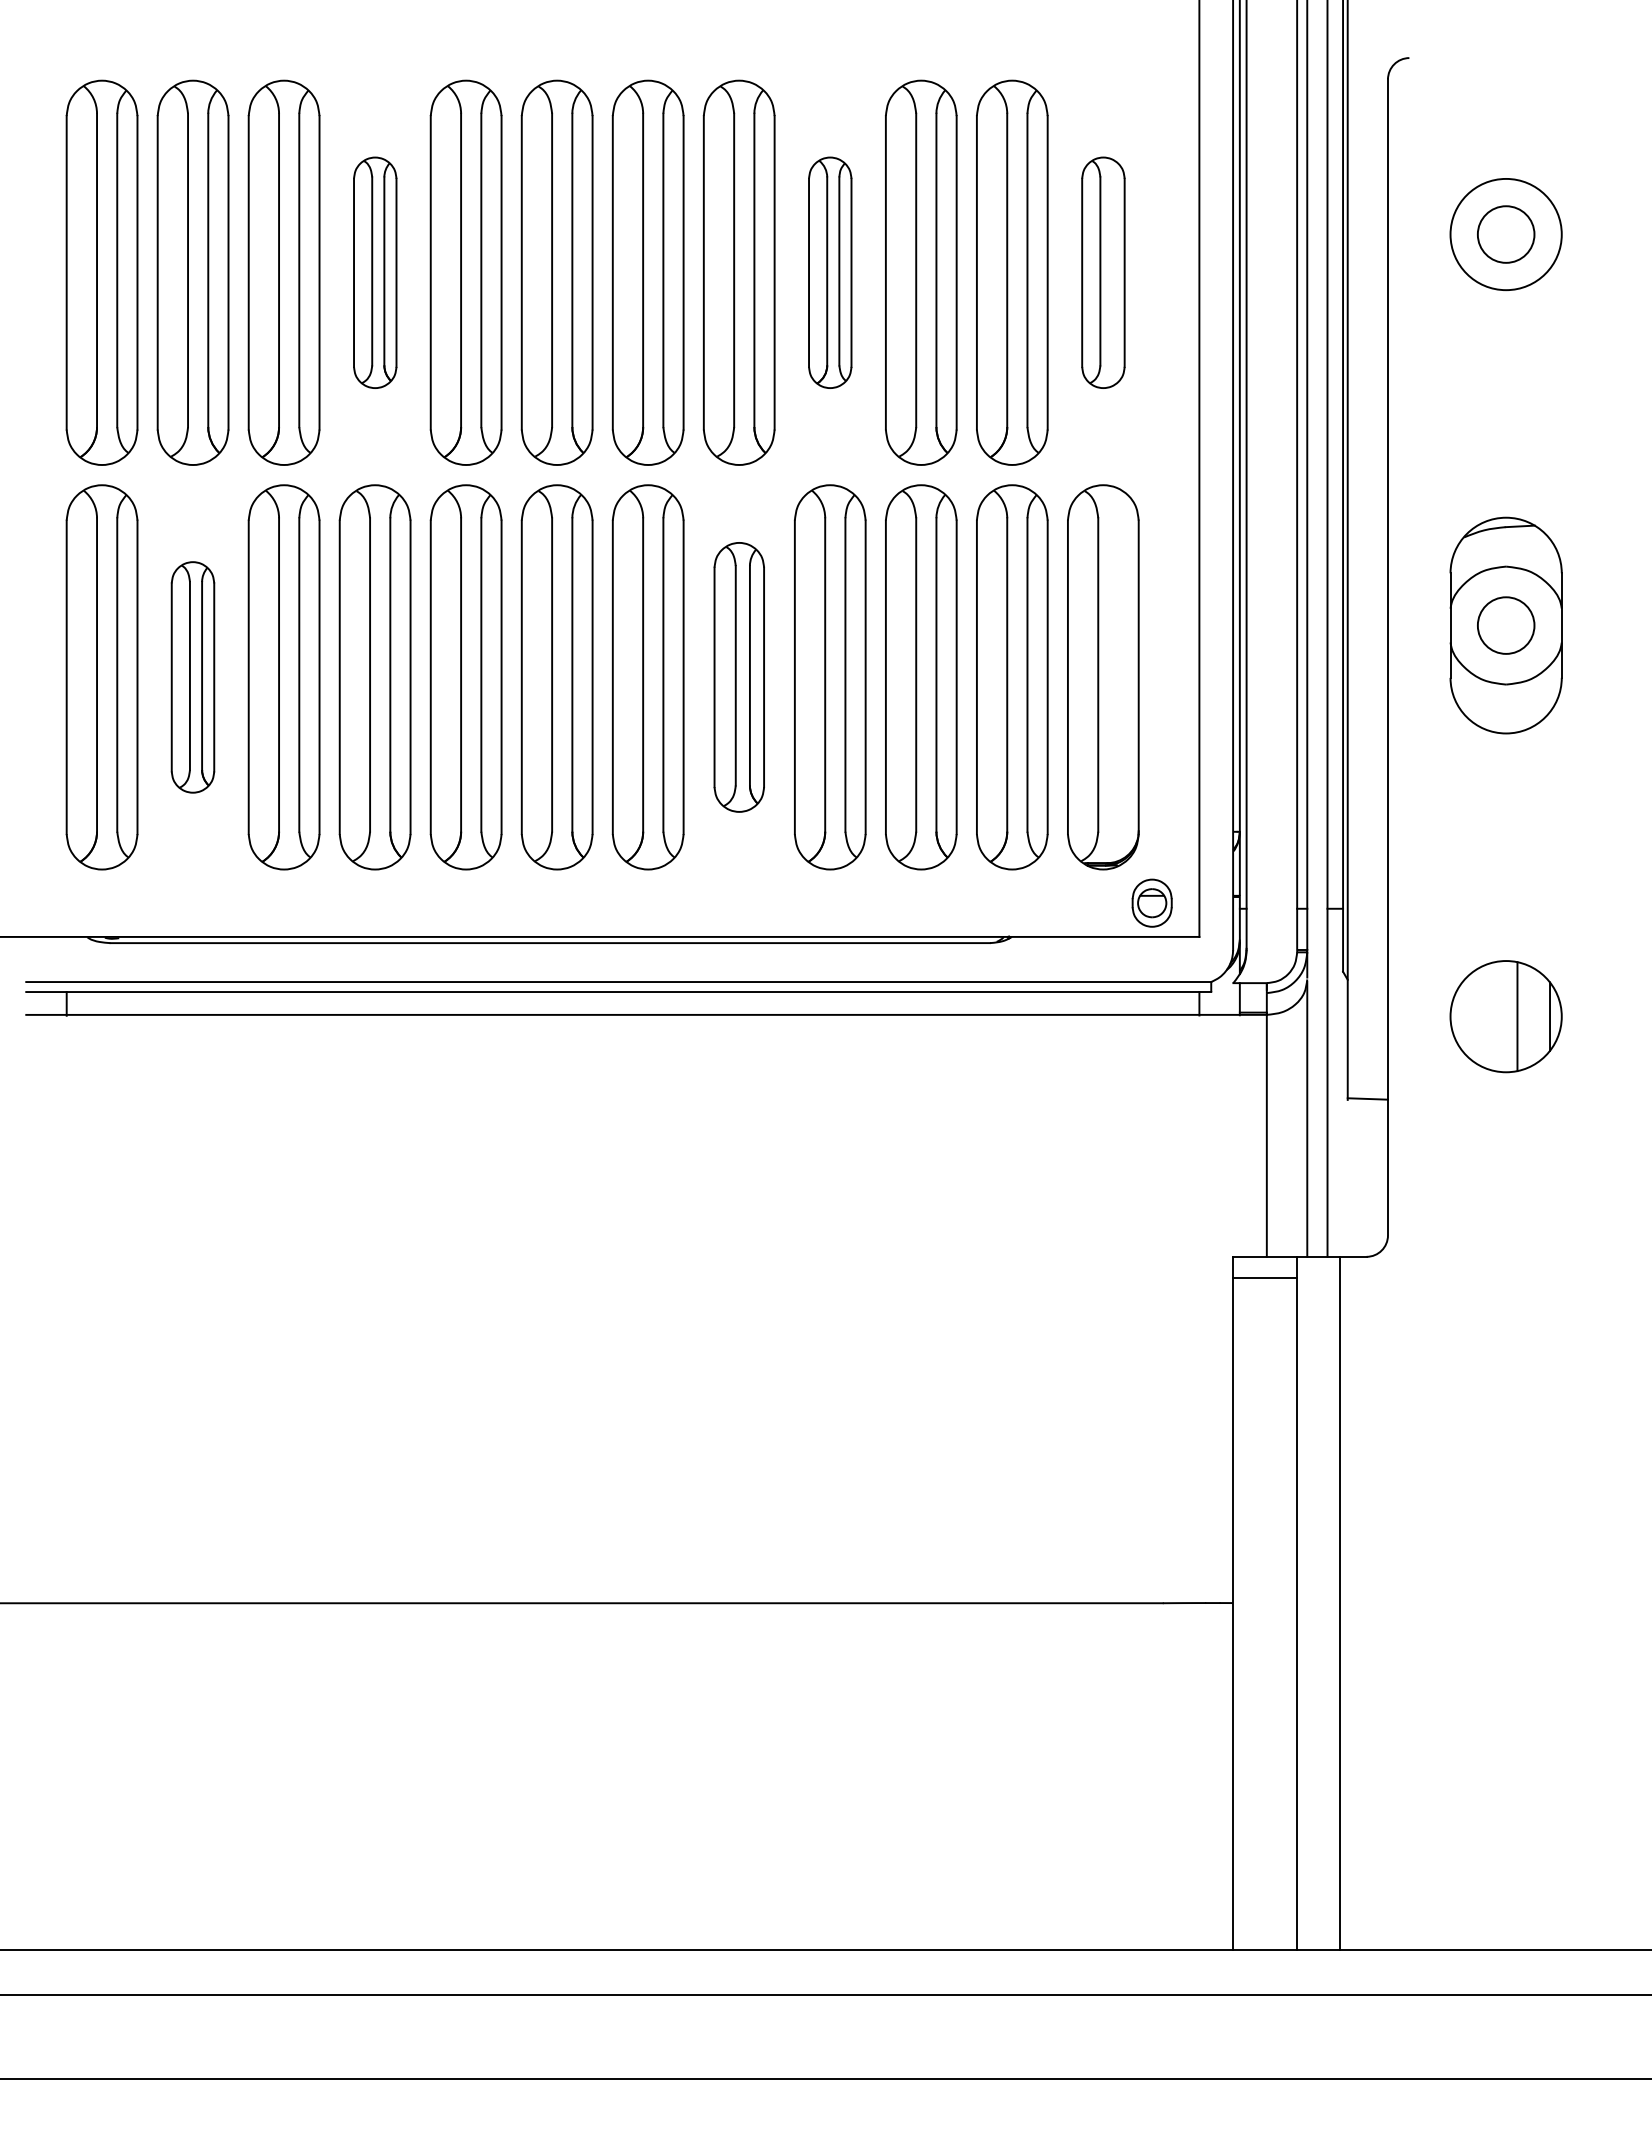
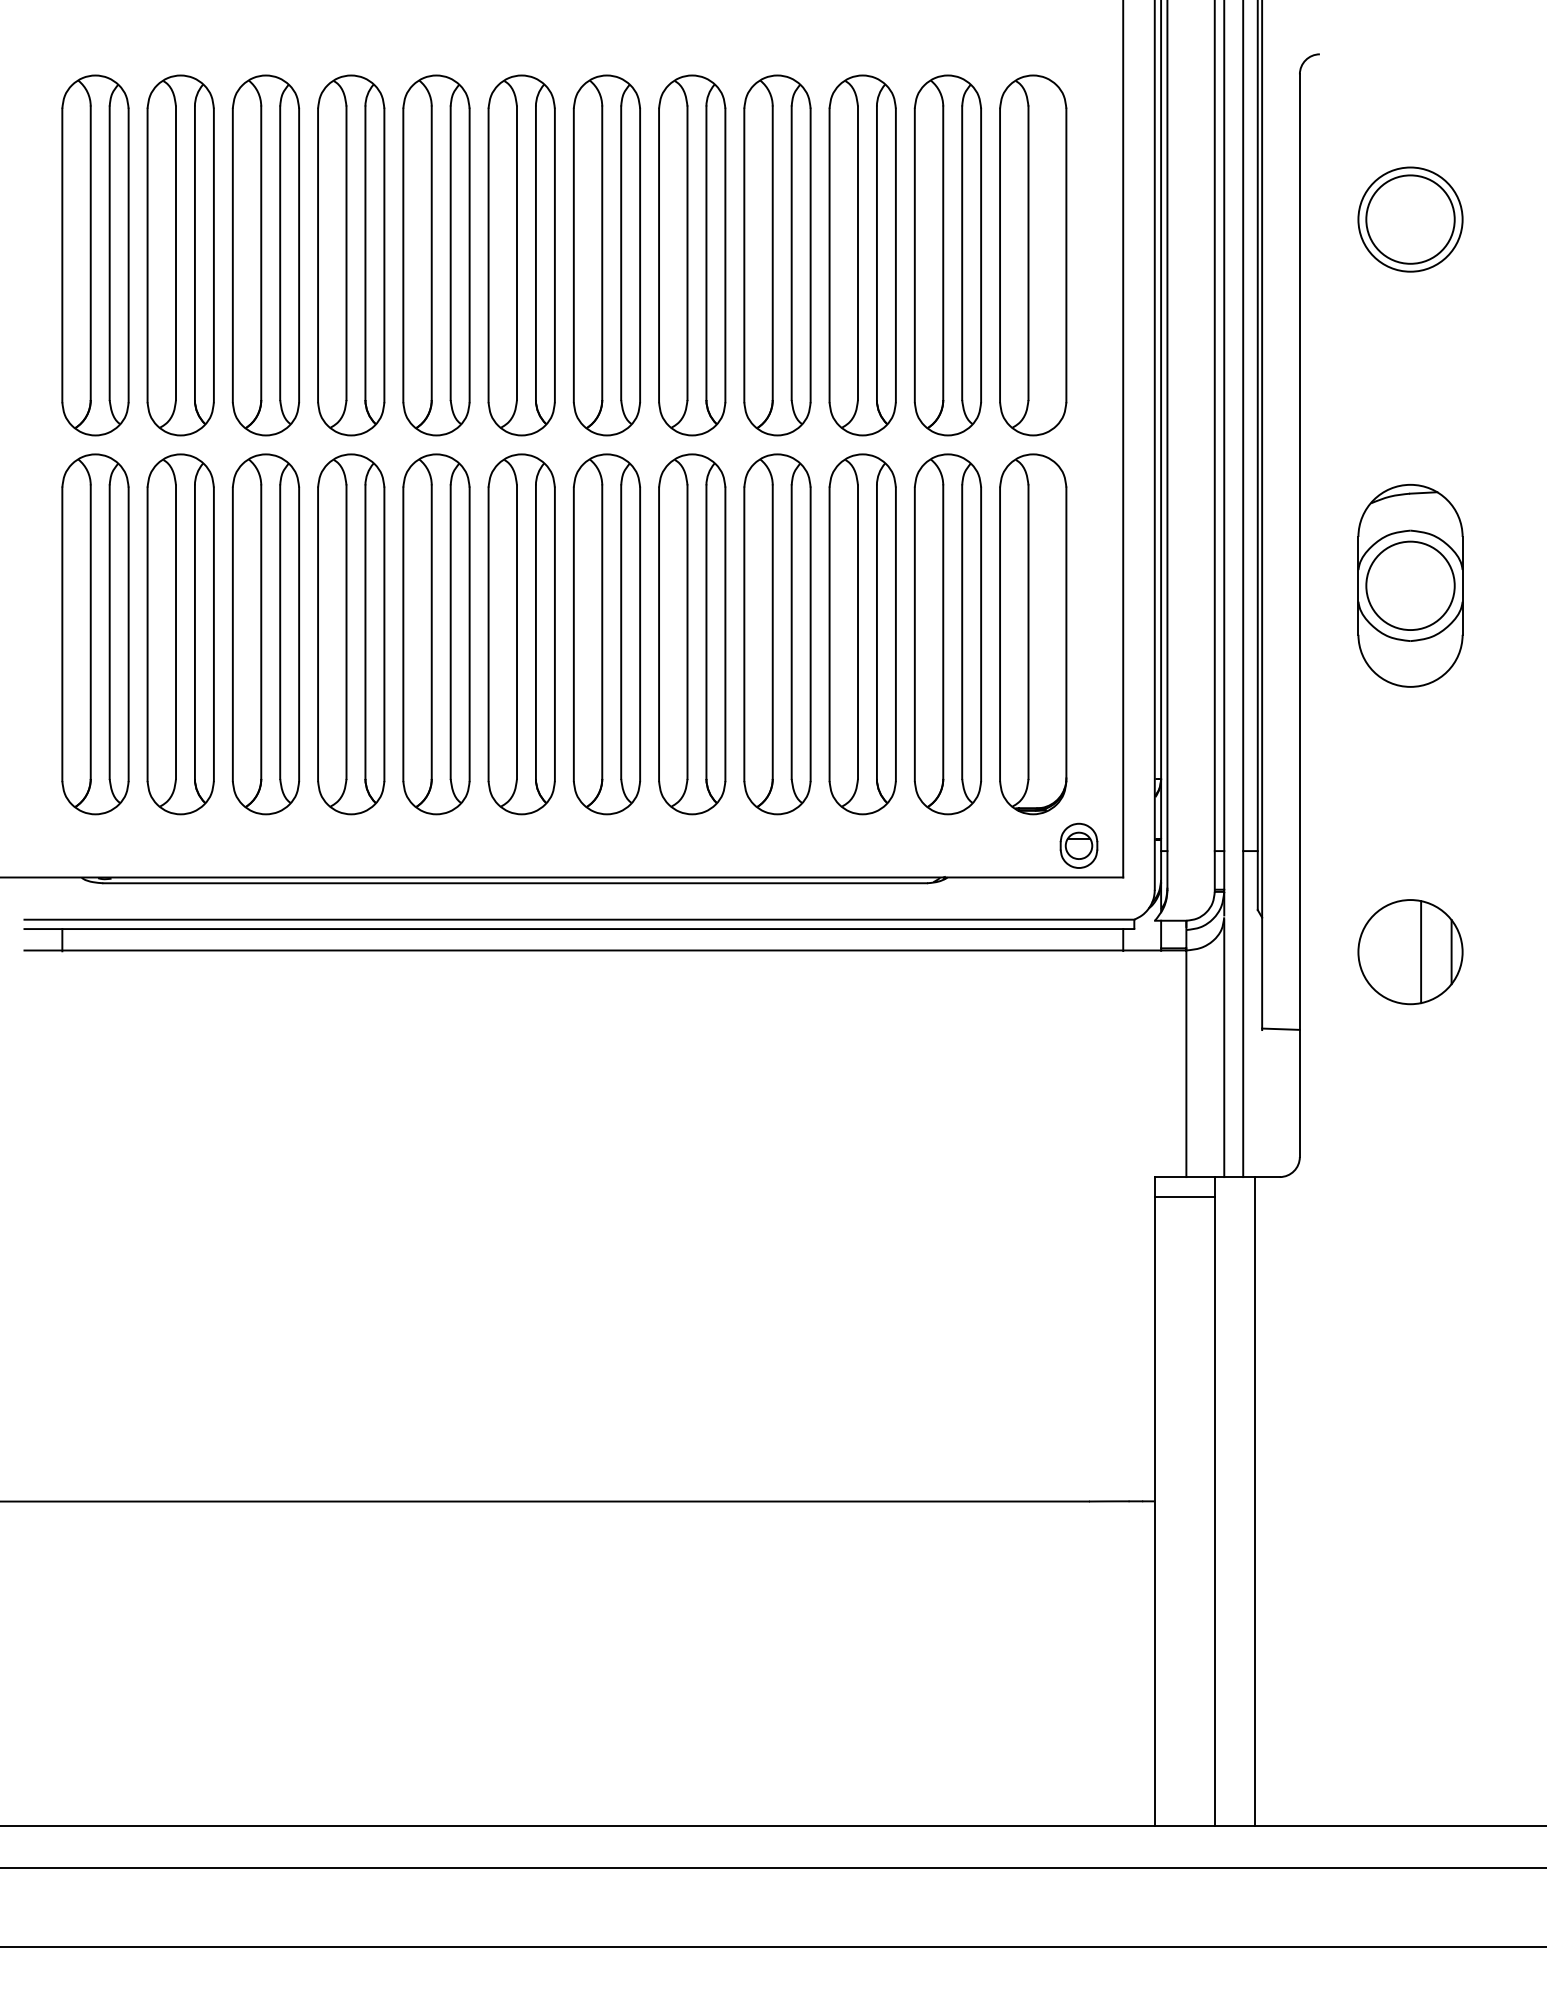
circle: (1506, 234) -> (1410, 219), size x1.67
part: (375, 272) -> (351, 255), size x1.67
part: (830, 272) -> (777, 255), size x1.67
part: (1103, 272) -> (1033, 255), size x1.67
circle: (1506, 625) -> (1410, 585), size x1.67
part: (192, 677) -> (180, 634), size x1.67
part: (739, 677) -> (692, 634), size x1.43

